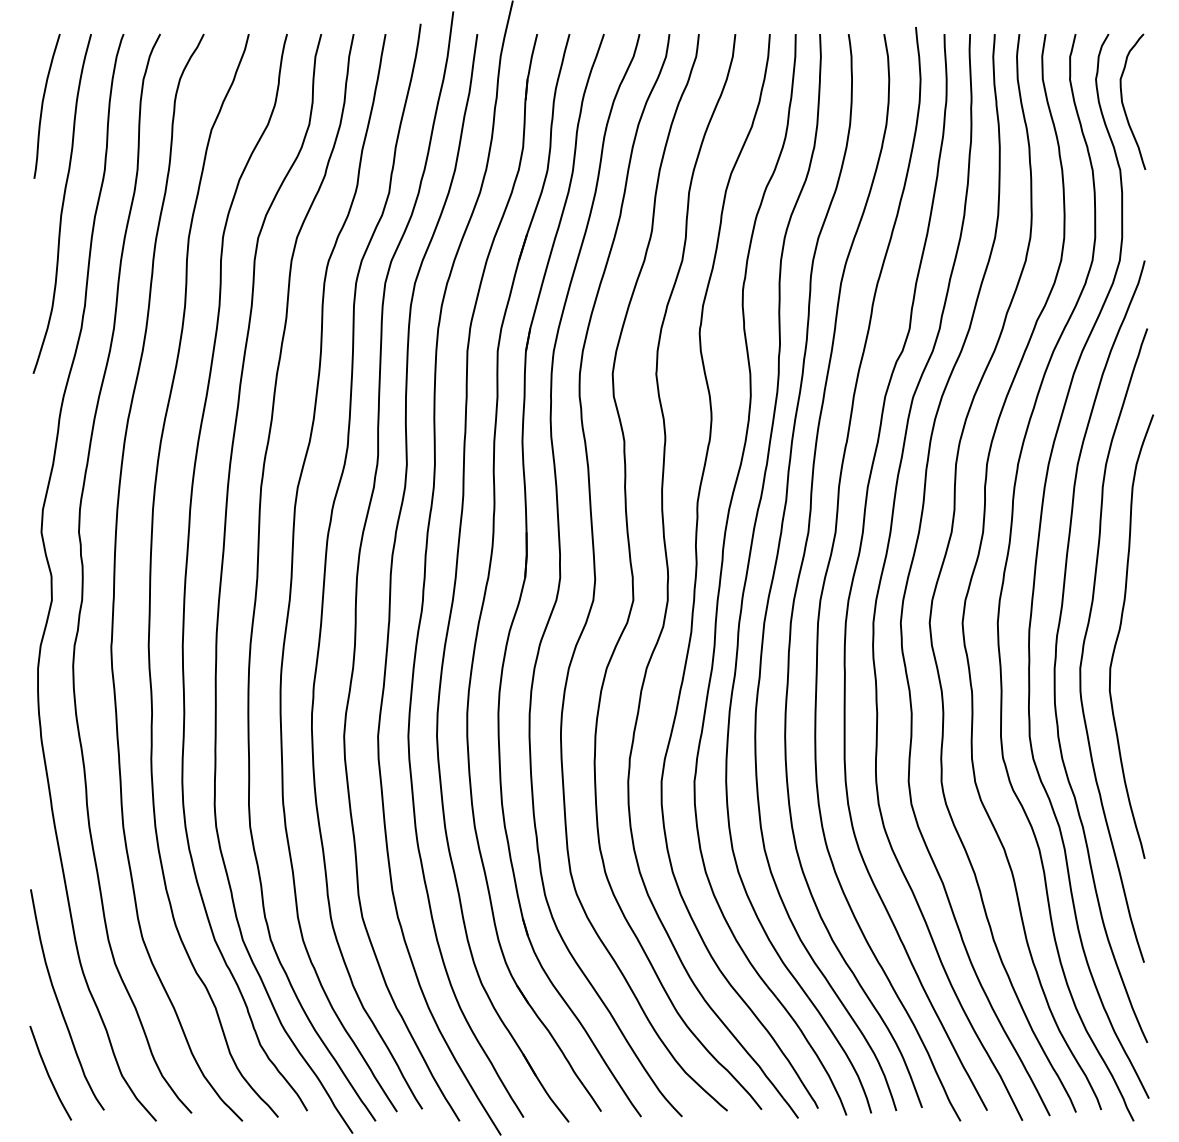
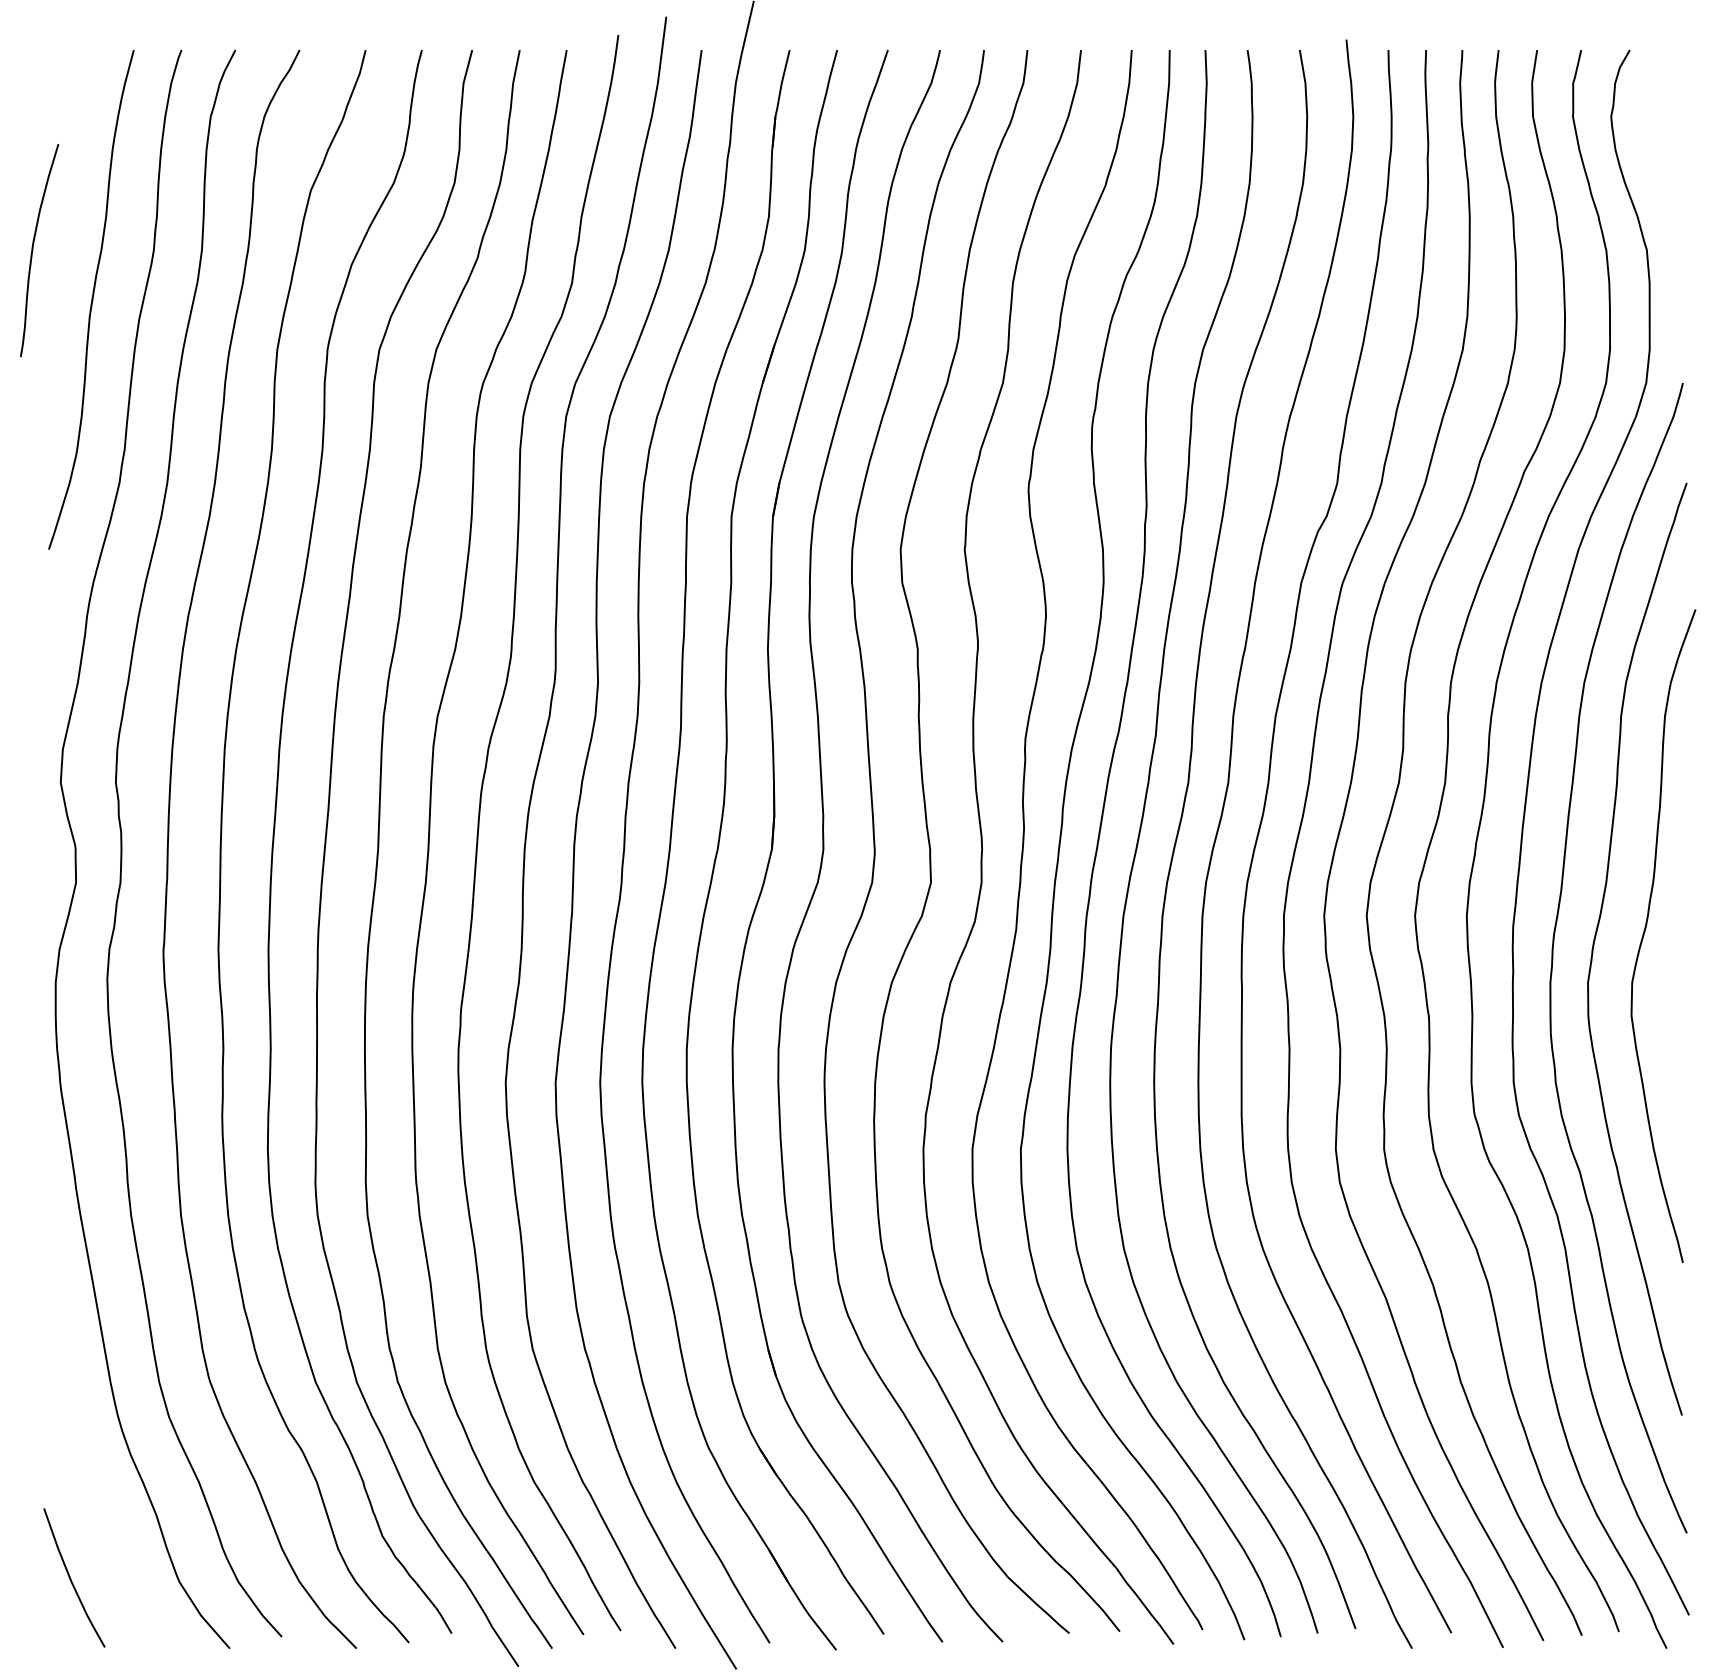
curve: (1123, 102) -> (1651, 150), removed
curve: (43, 105) -> (34, 249), moved
curve: (59, 1002) -> (87, 1473), removed

